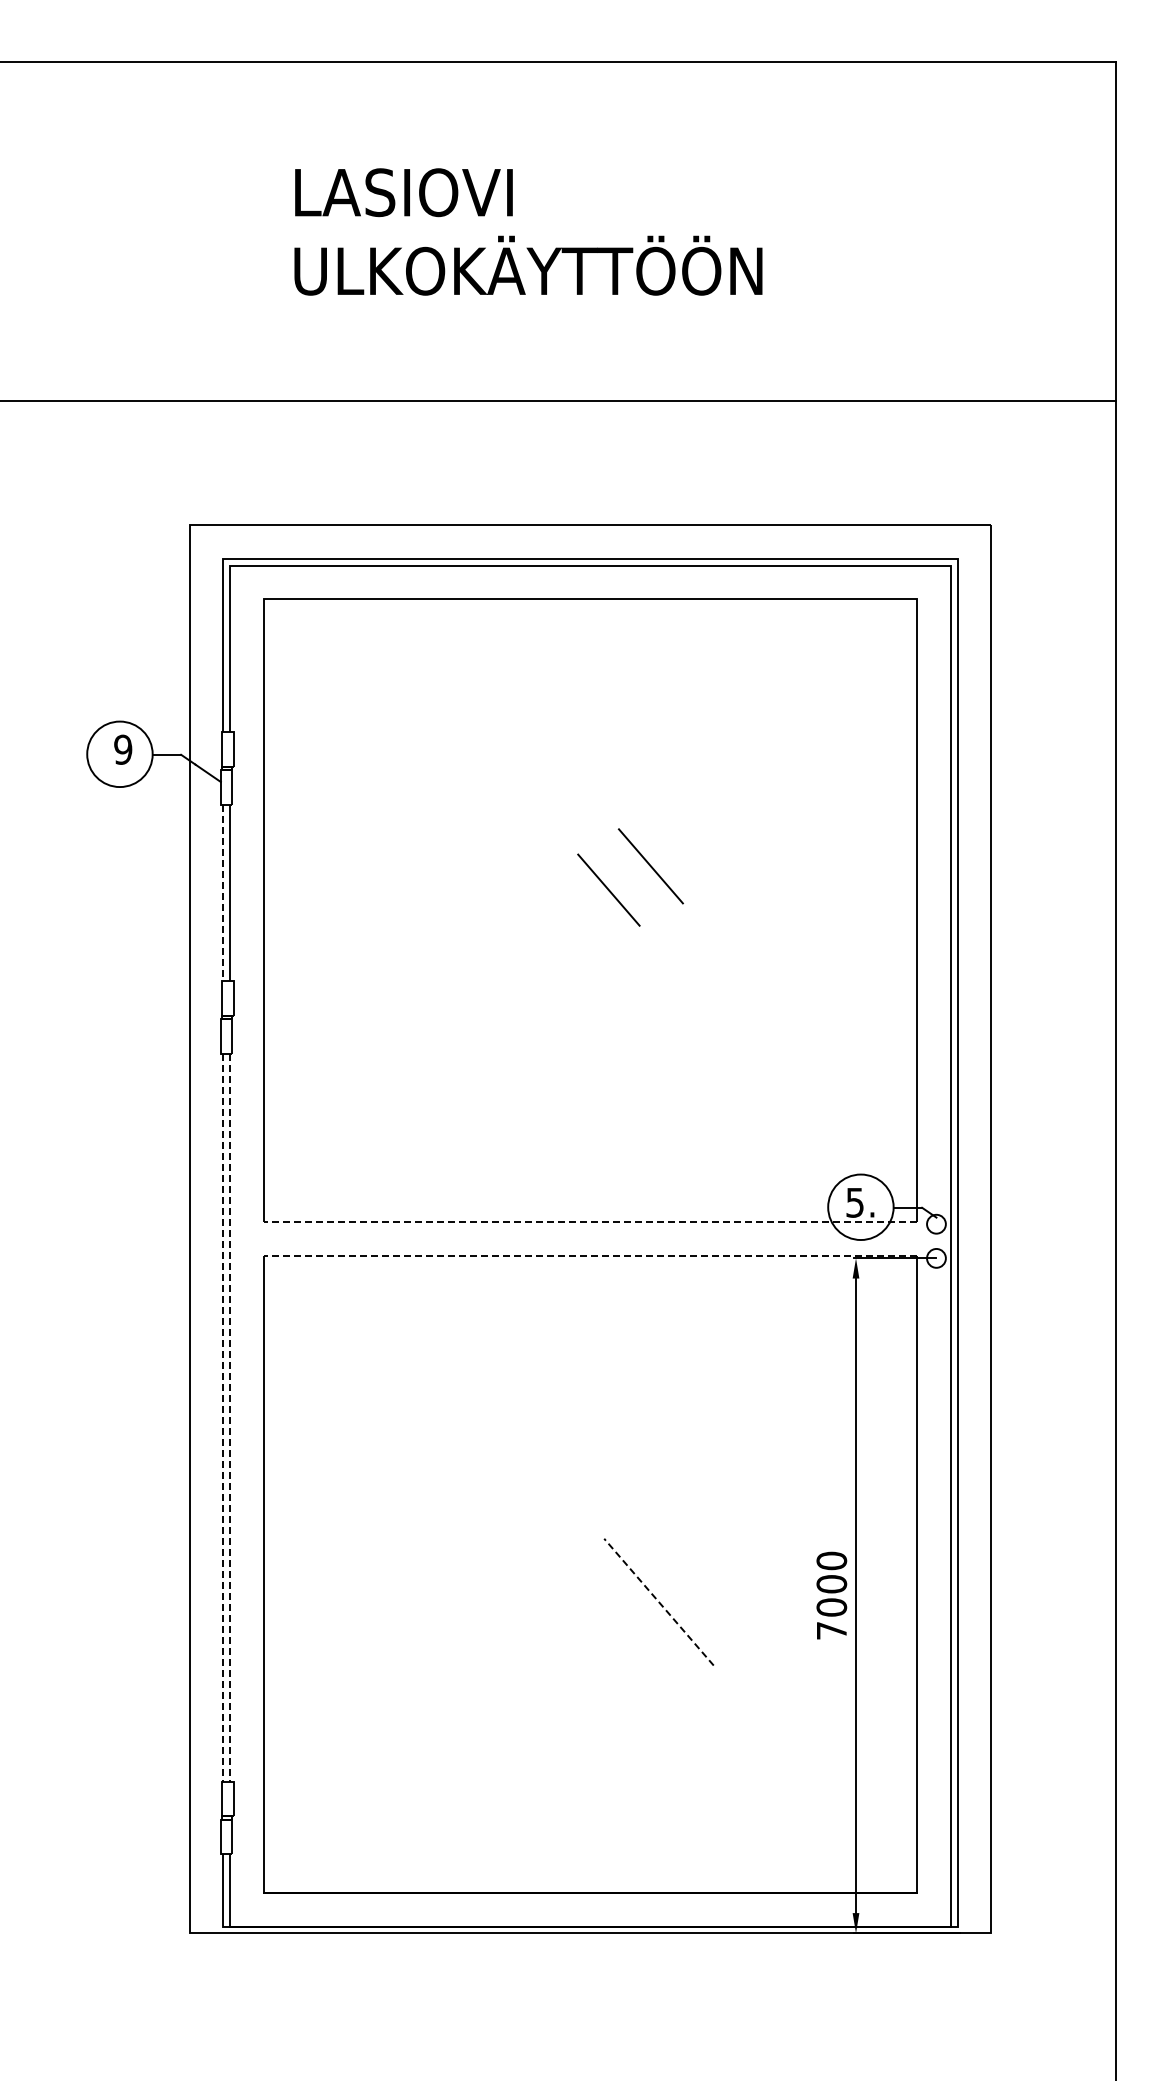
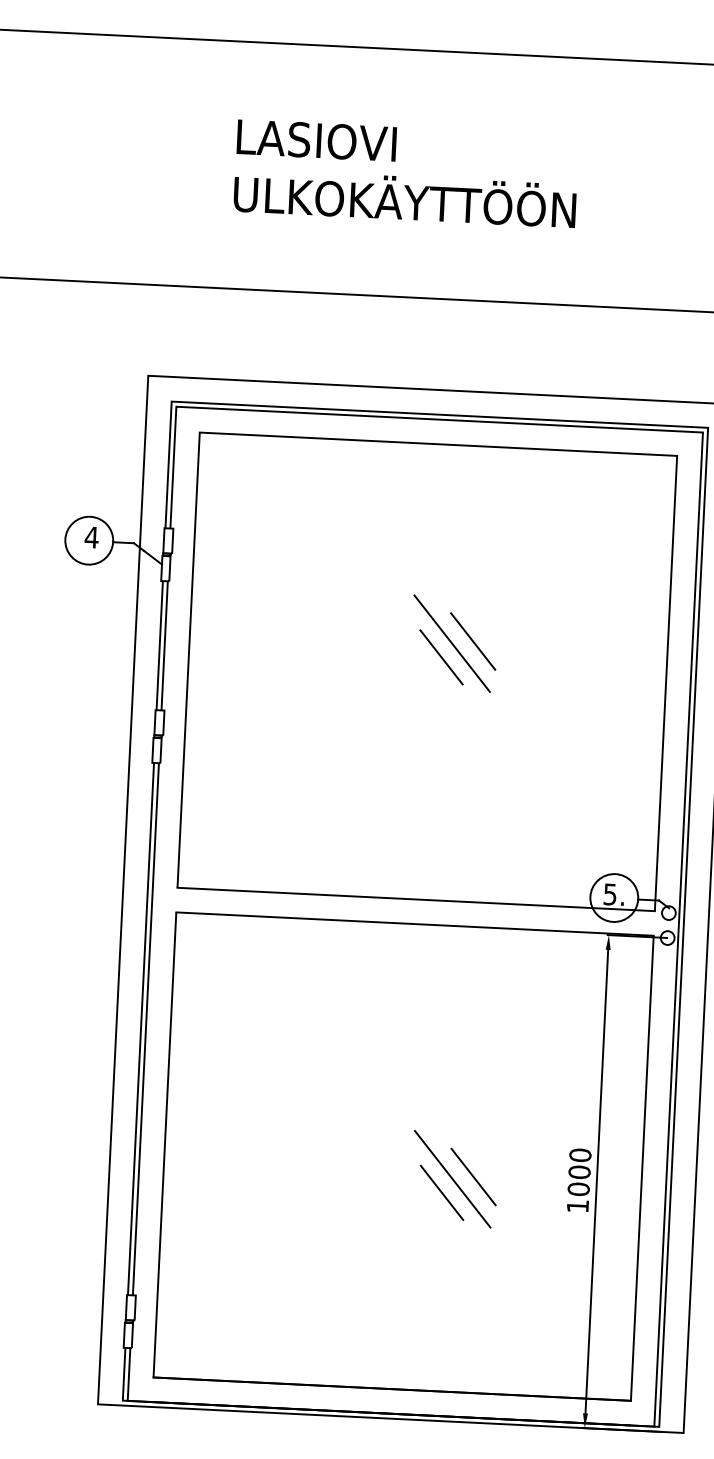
text: (122, 749) -> (91, 537), 9 -> 4
line: (622, 870) -> (452, 643), added
line: (223, 893) -> (159, 646), dashed -> solid
line: (590, 1222) -> (416, 899), dashed -> solid
line: (590, 1256) -> (415, 924), dashed -> solid
line: (223, 1418) -> (141, 1029), dashed -> solid
line: (229, 1418) -> (145, 1029), dashed -> solid
line: (687, 1597) -> (473, 1176), added
line: (658, 1602) -> (452, 1179), dashed -> solid
line: (645, 1621) -> (442, 1192), added
text: (831, 1630) -> (577, 1206), 7000 -> 1000

